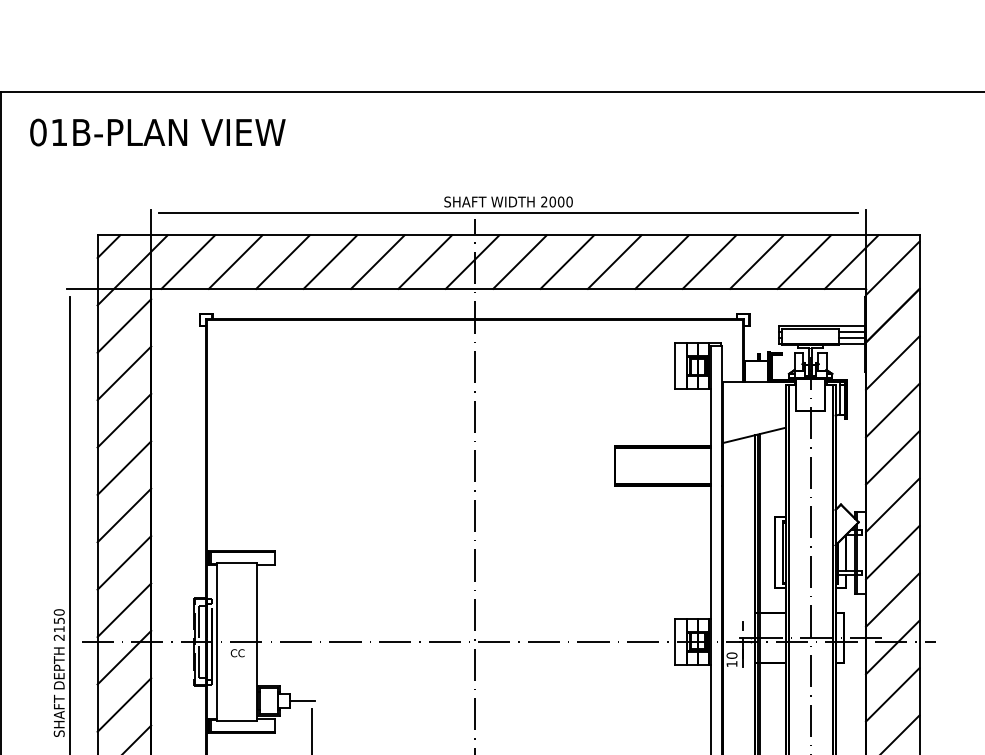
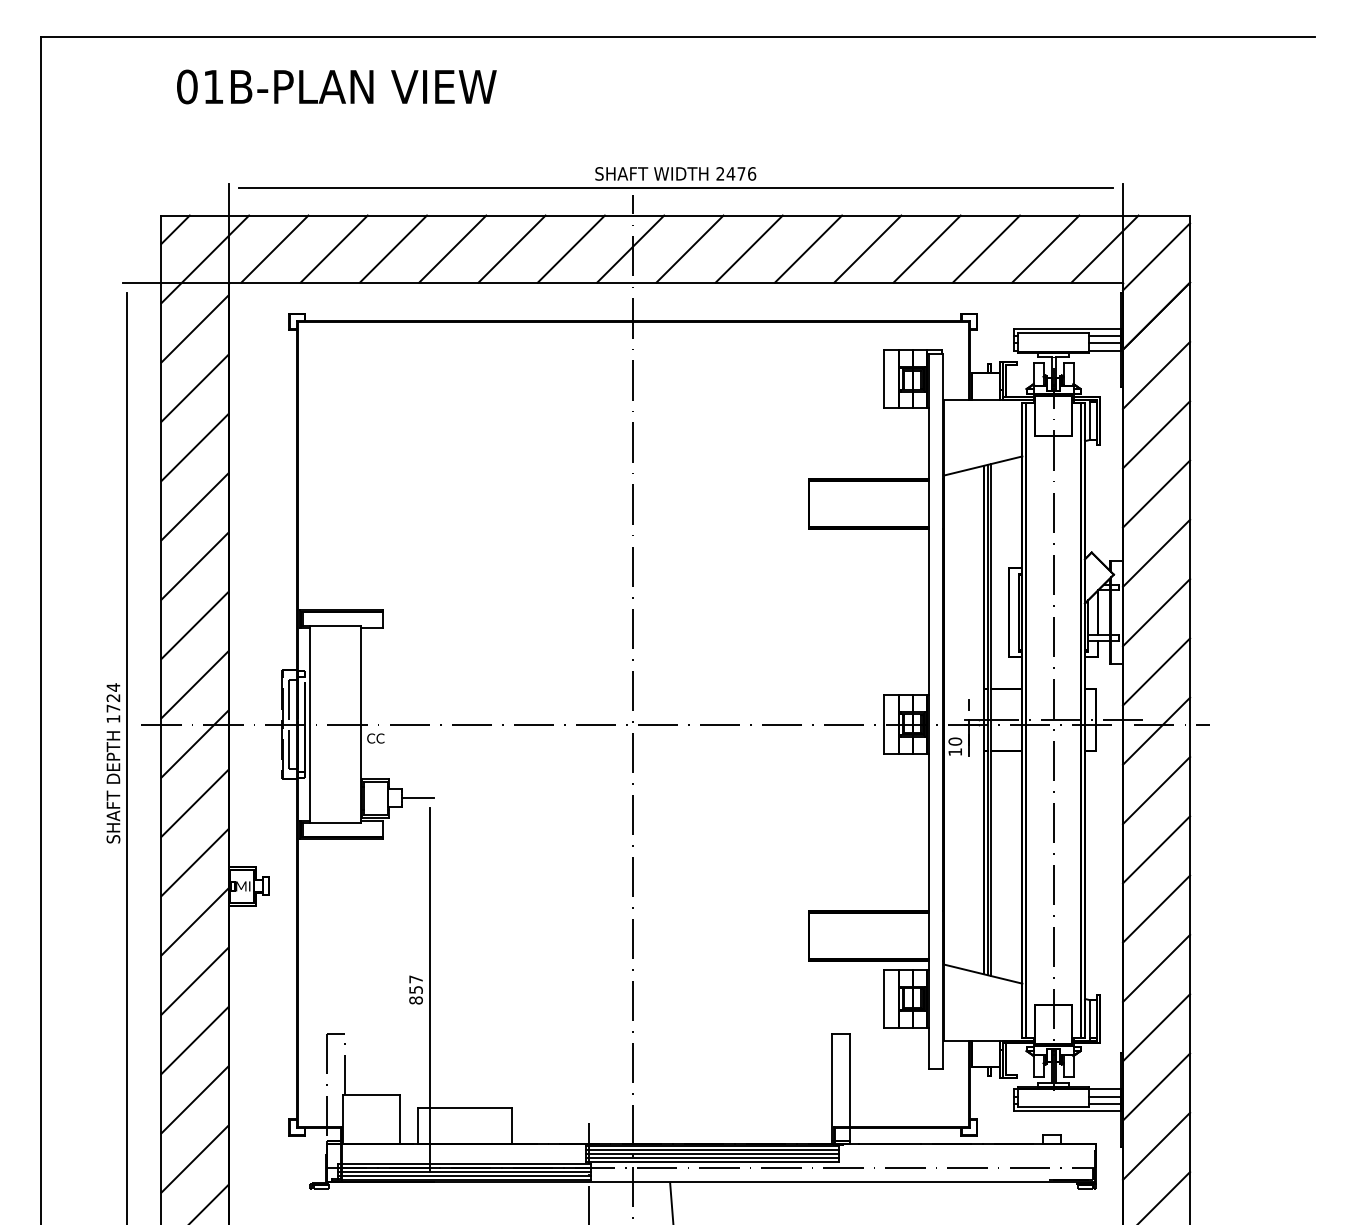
text: (157, 132) -> (336, 86), moved
text: (561, 201) -> (741, 173), 2000 -> 2476
text: (59, 625) -> (113, 703), 2150 -> 1724
text: (237, 653) -> (375, 738), moved

